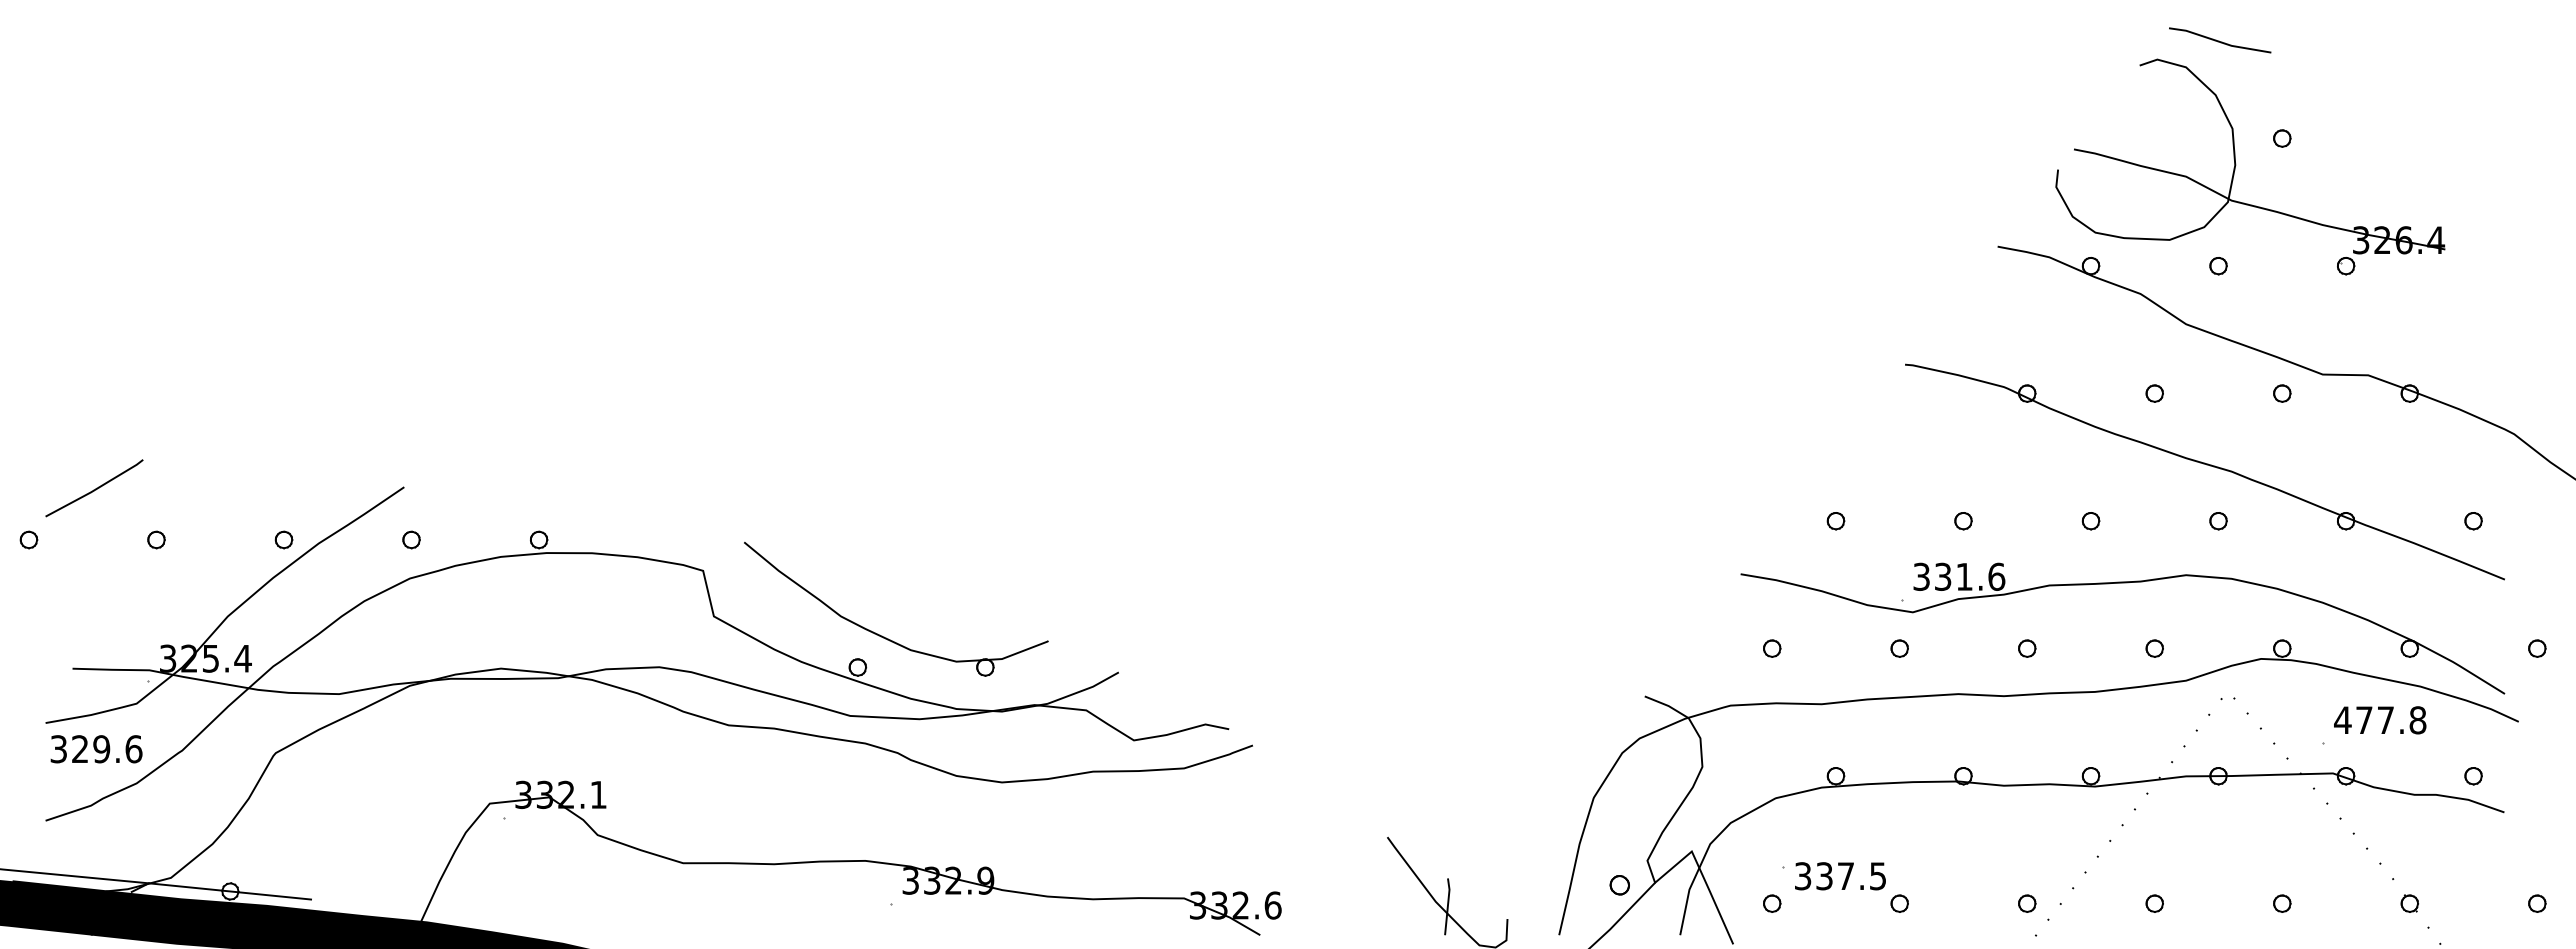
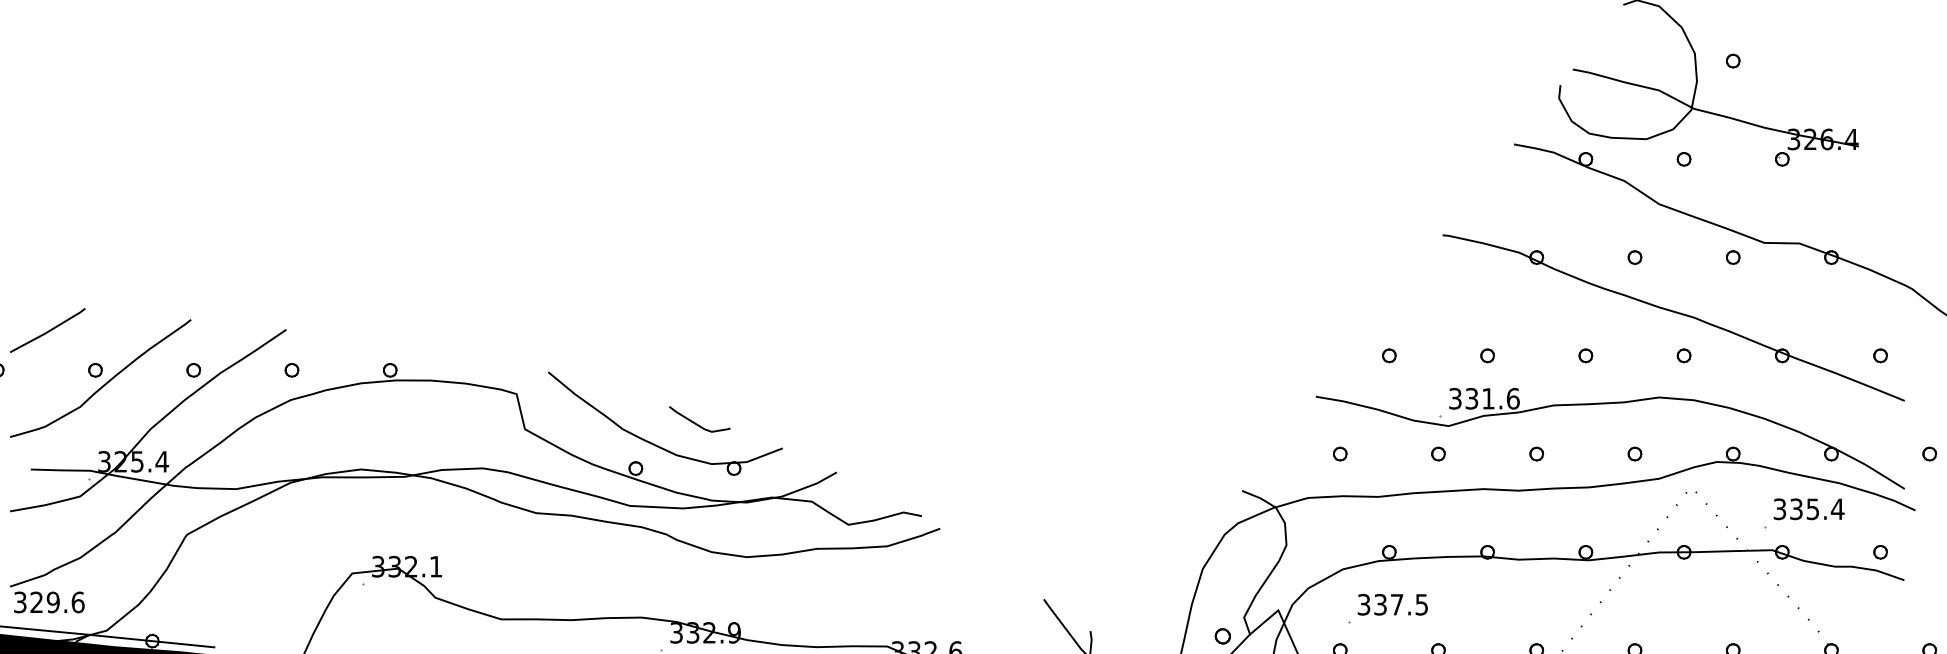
curve: (169, 556) -> (105, 383), added
curve: (936, 608) -> (696, 423), added
text: (2380, 720) -> (1808, 509), 477.8 -> 335.4
text: (96, 749) -> (49, 602), moved
text: (1840, 876) -> (1392, 604), moved

